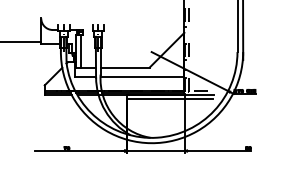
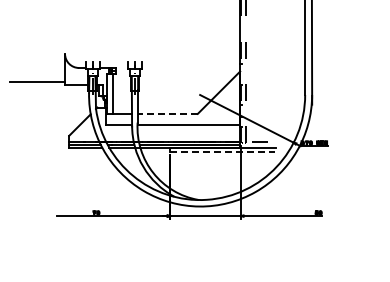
line: (125, 67) -> (167, 113), solid -> dashed
line: (169, 99) -> (222, 152), solid -> dashed

